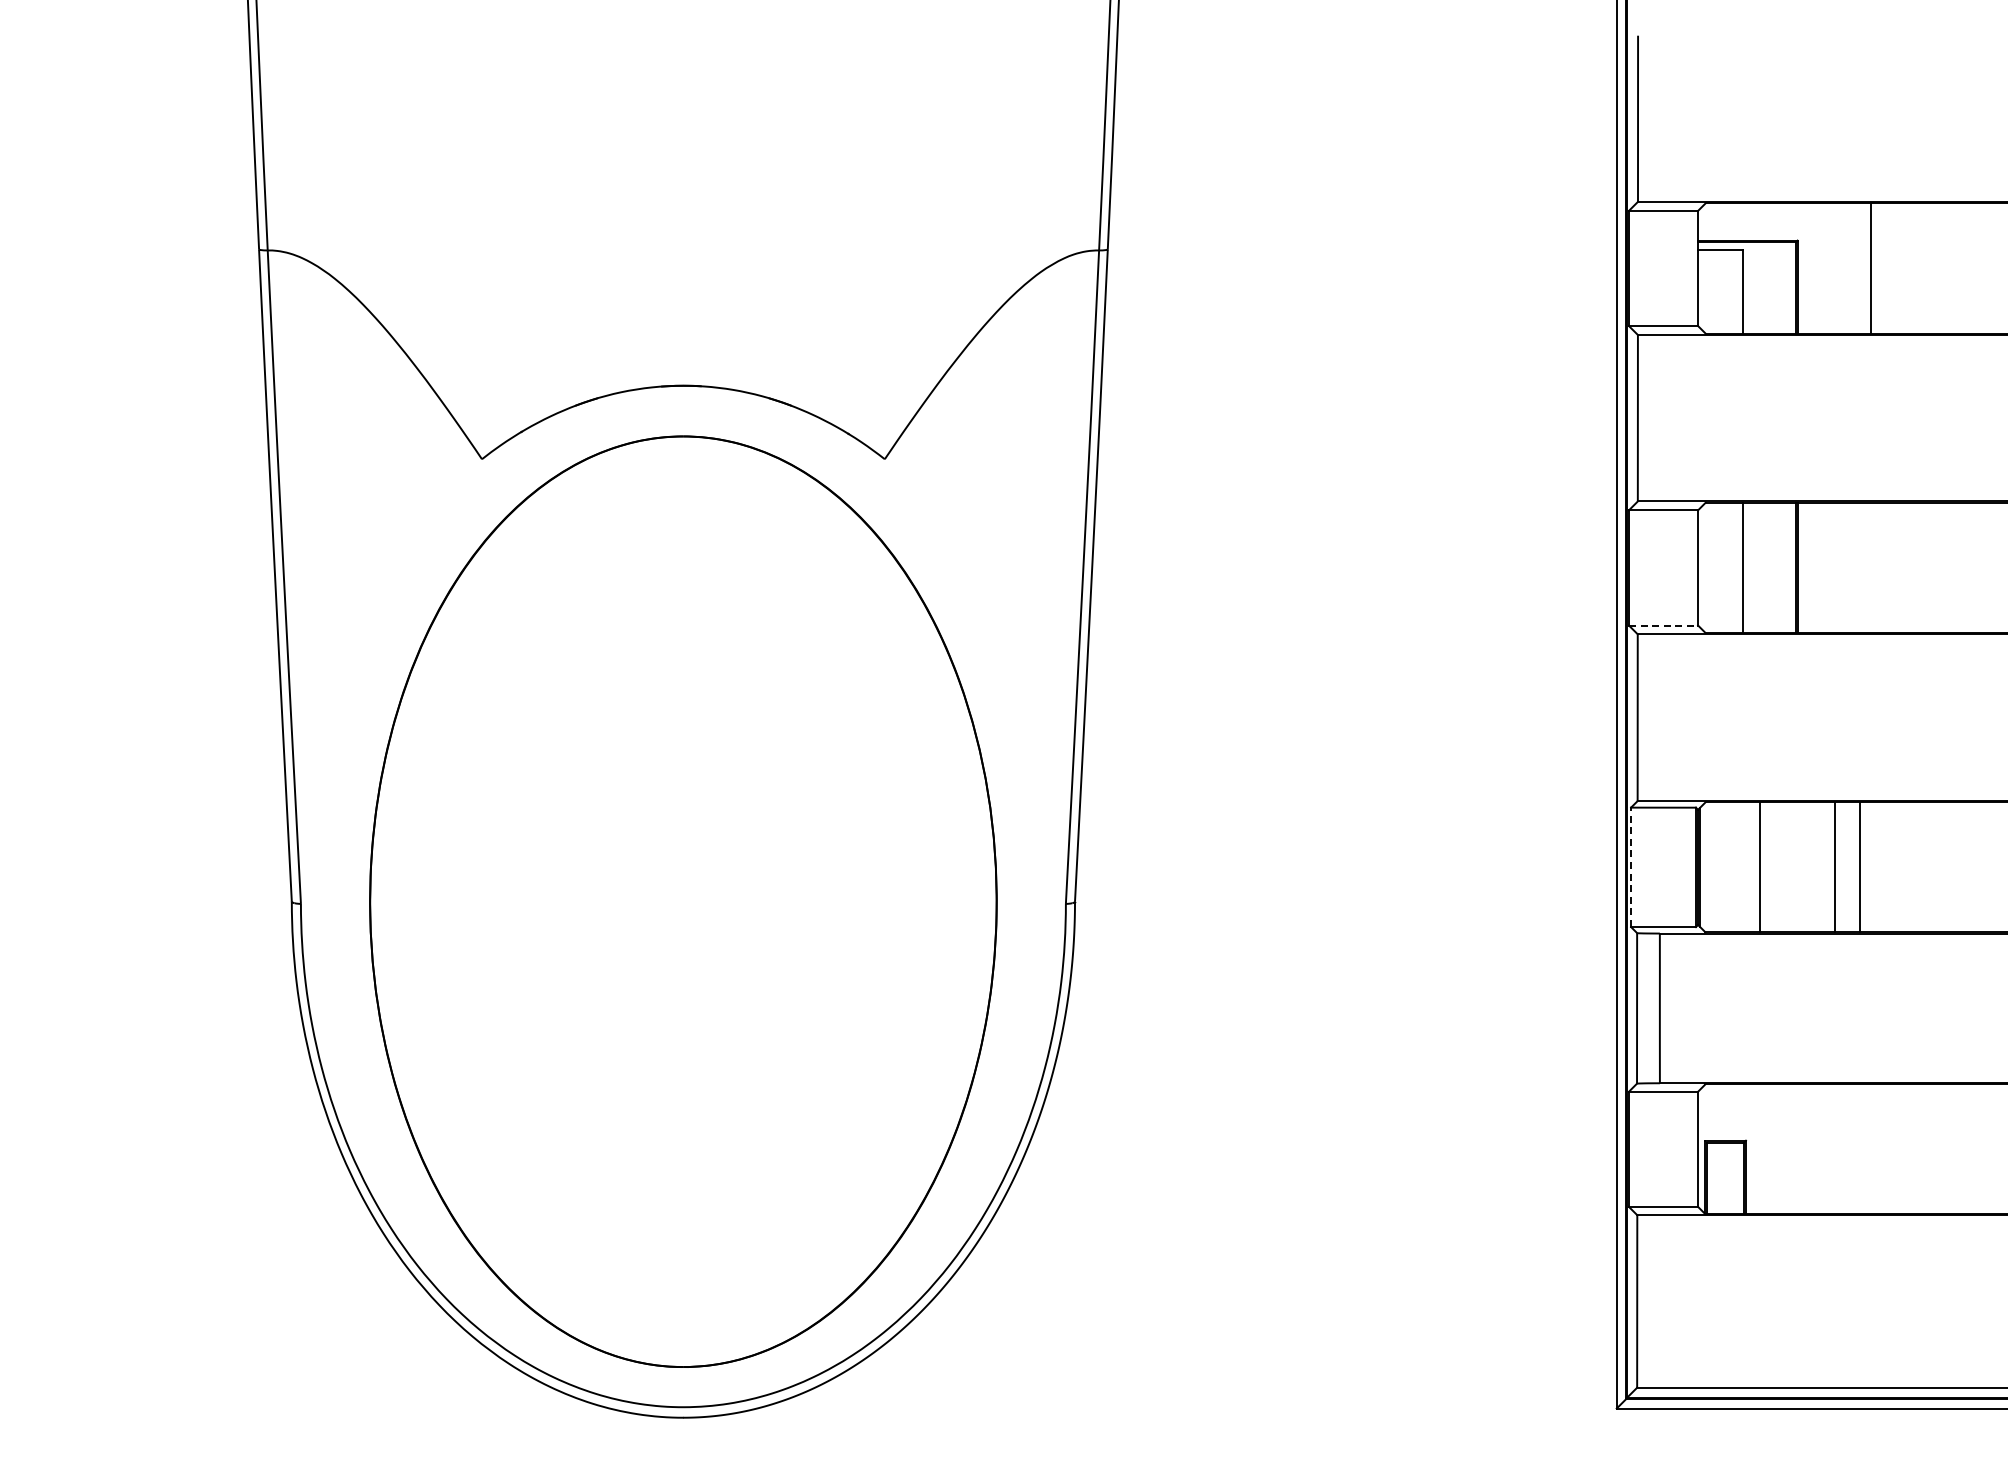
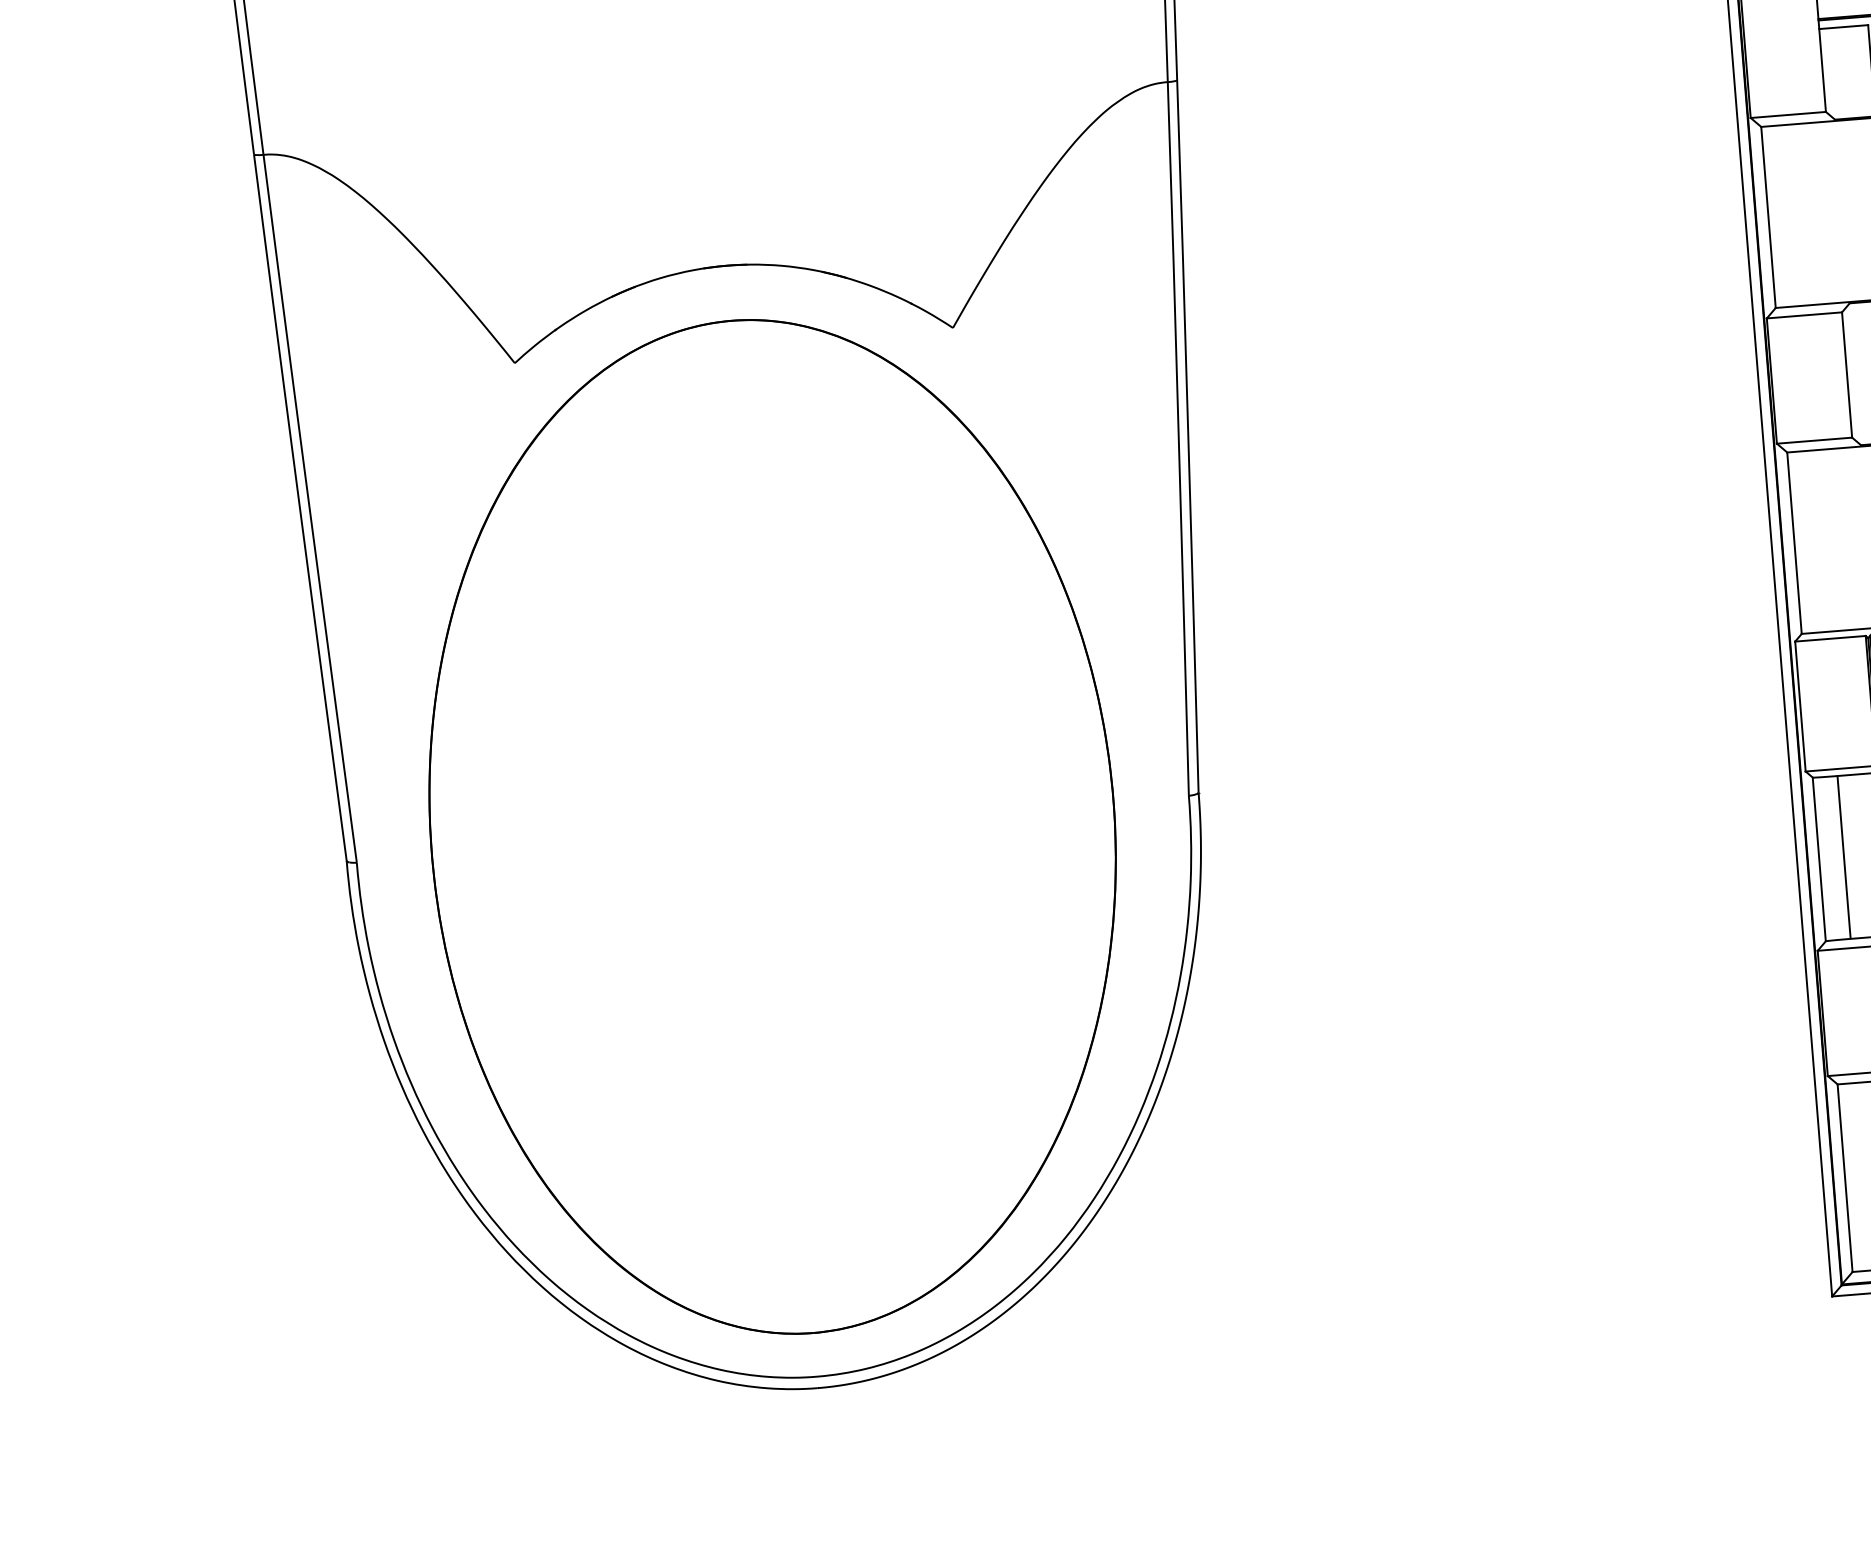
line: (1663, 625) -> (1814, 440), dashed -> solid
line: (1631, 867) -> (1800, 706), dashed -> solid

